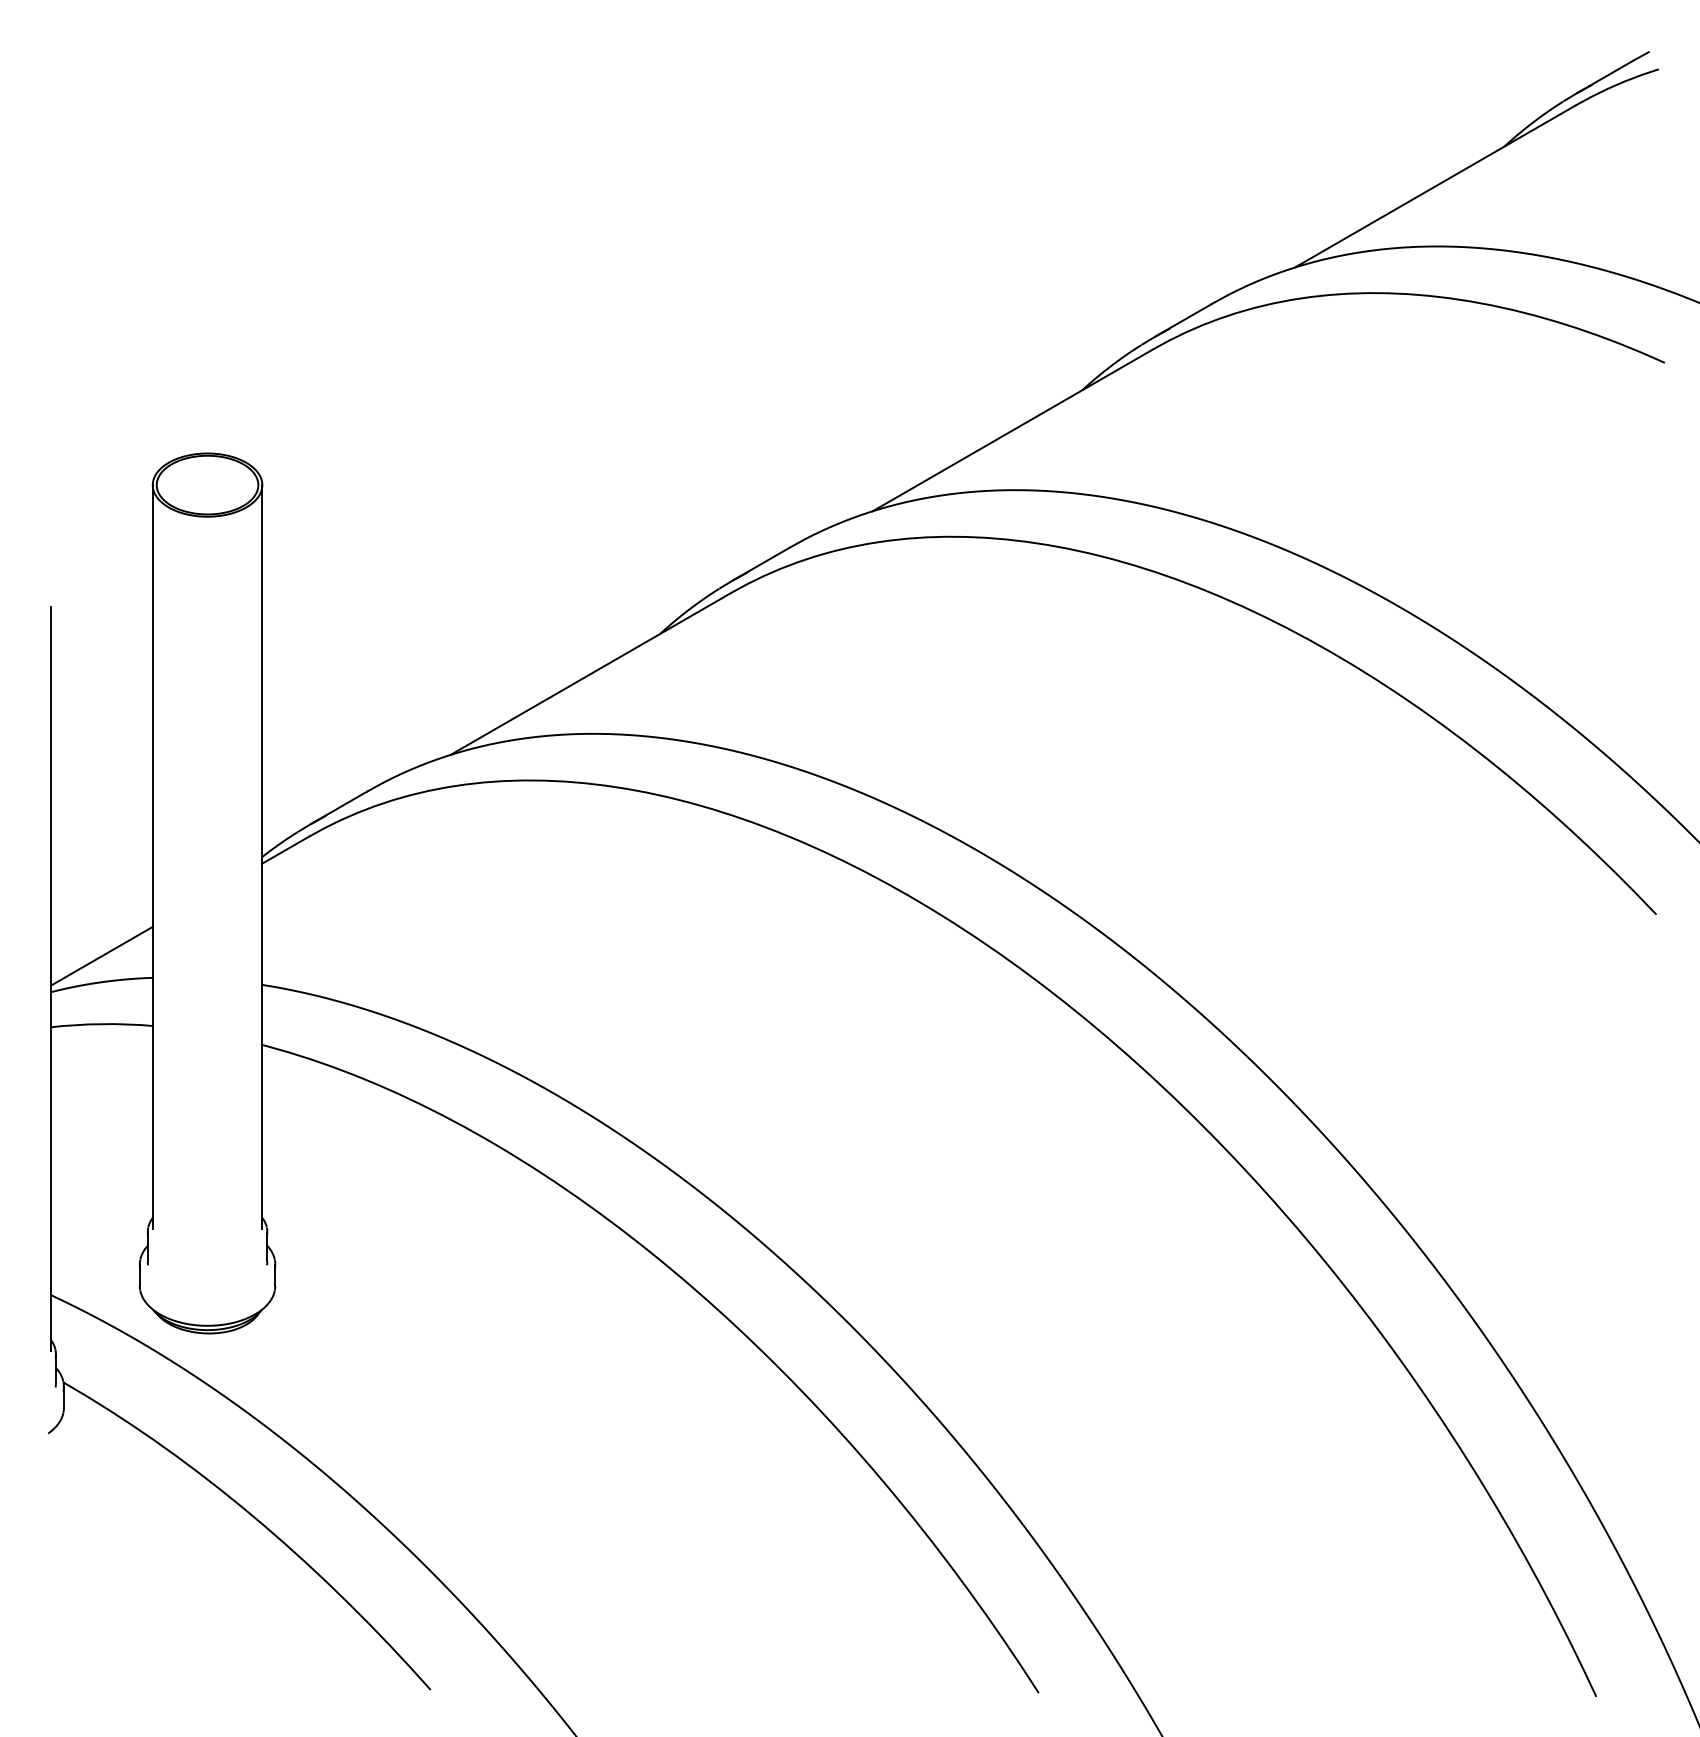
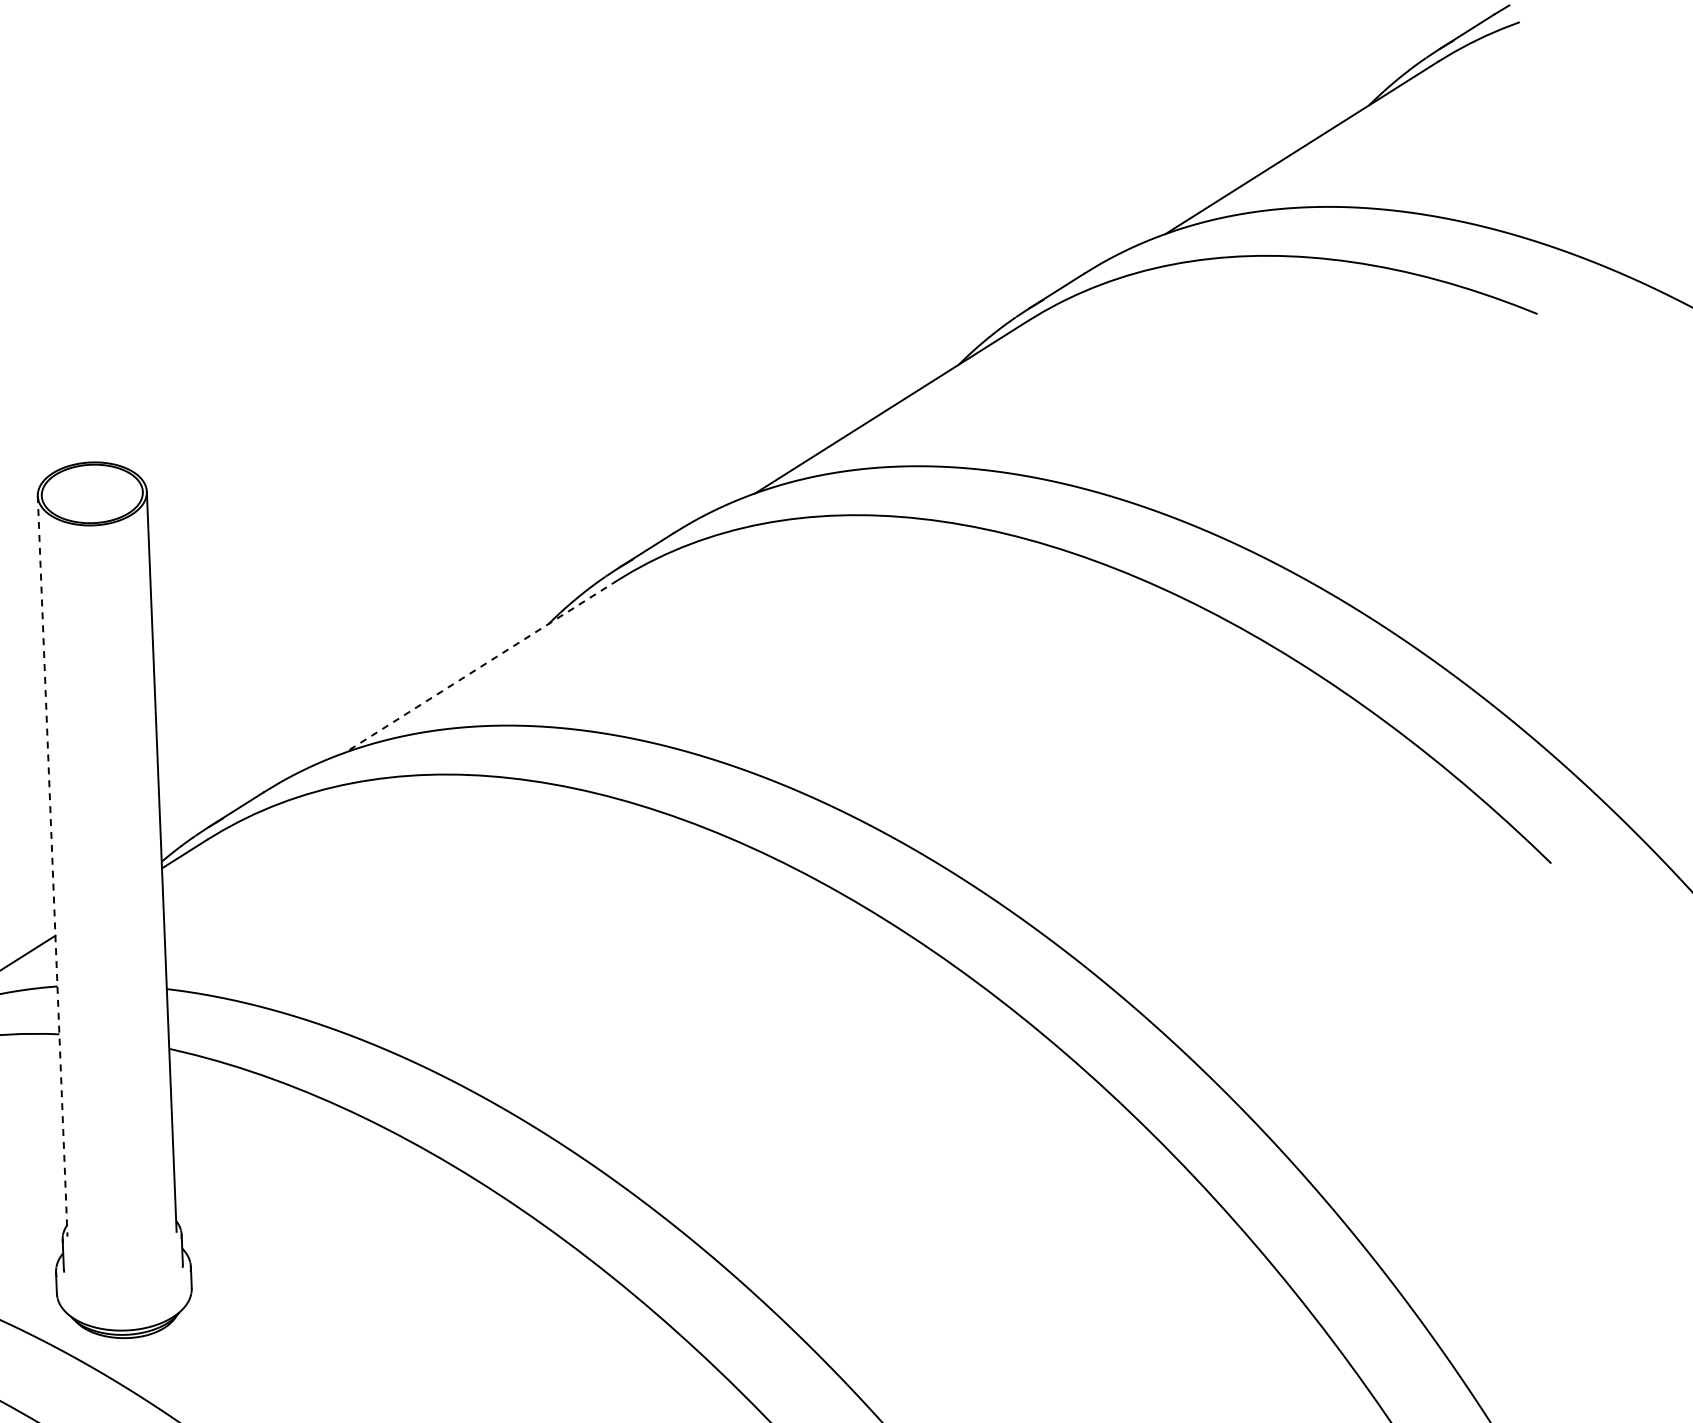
line: (590, 673) -> (480, 666), solid -> dashed
line: (152, 857) -> (52, 866), solid -> dashed

